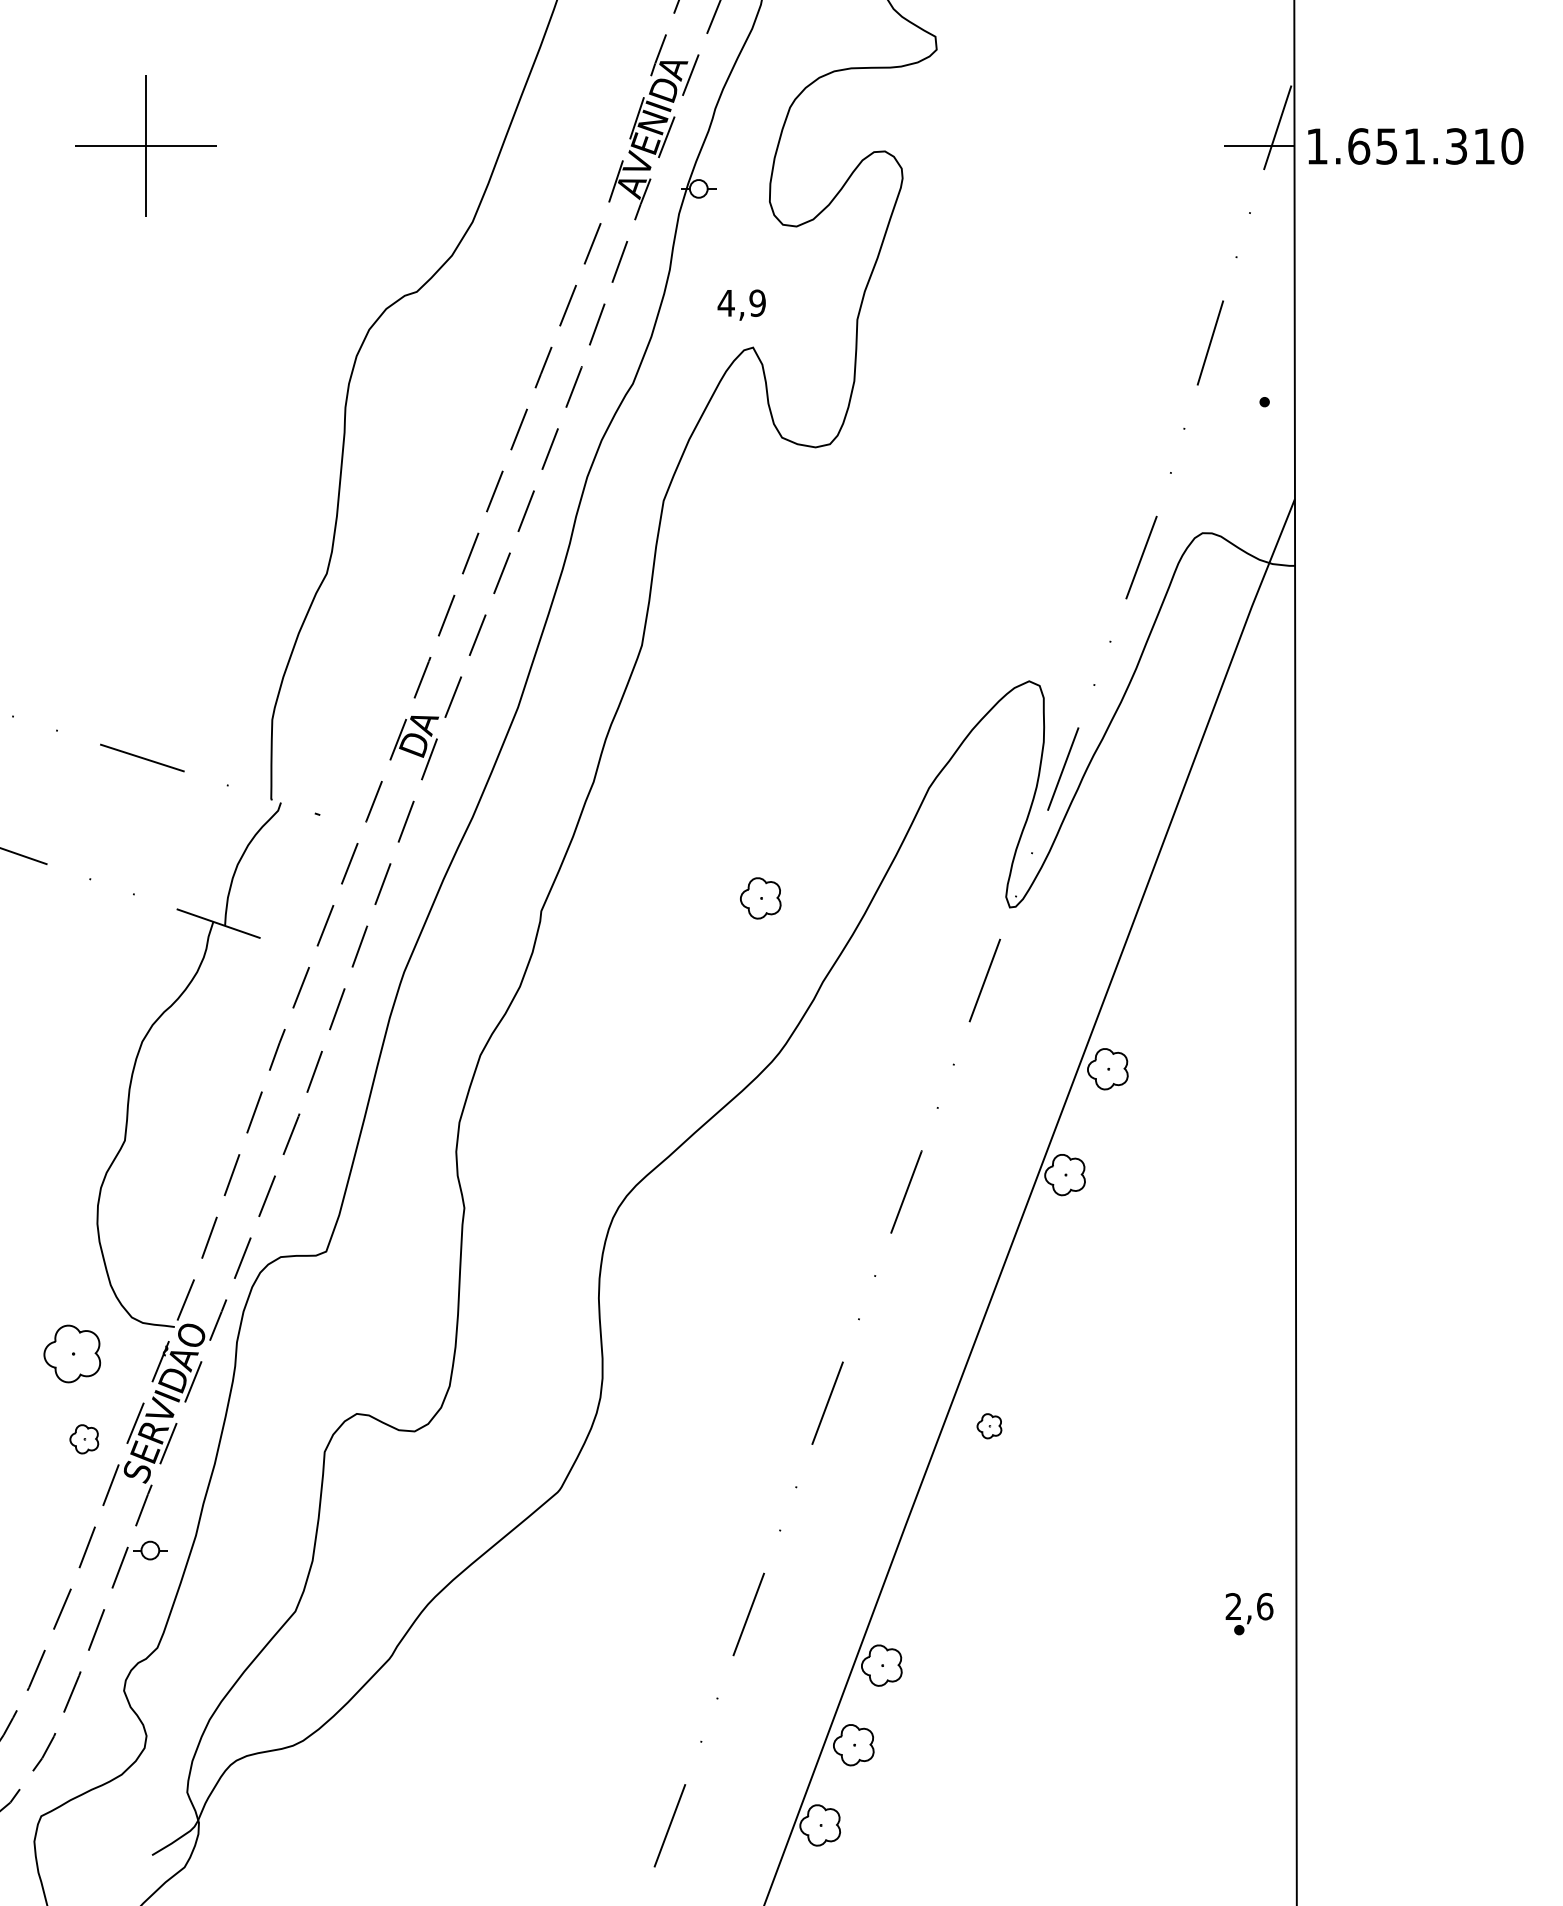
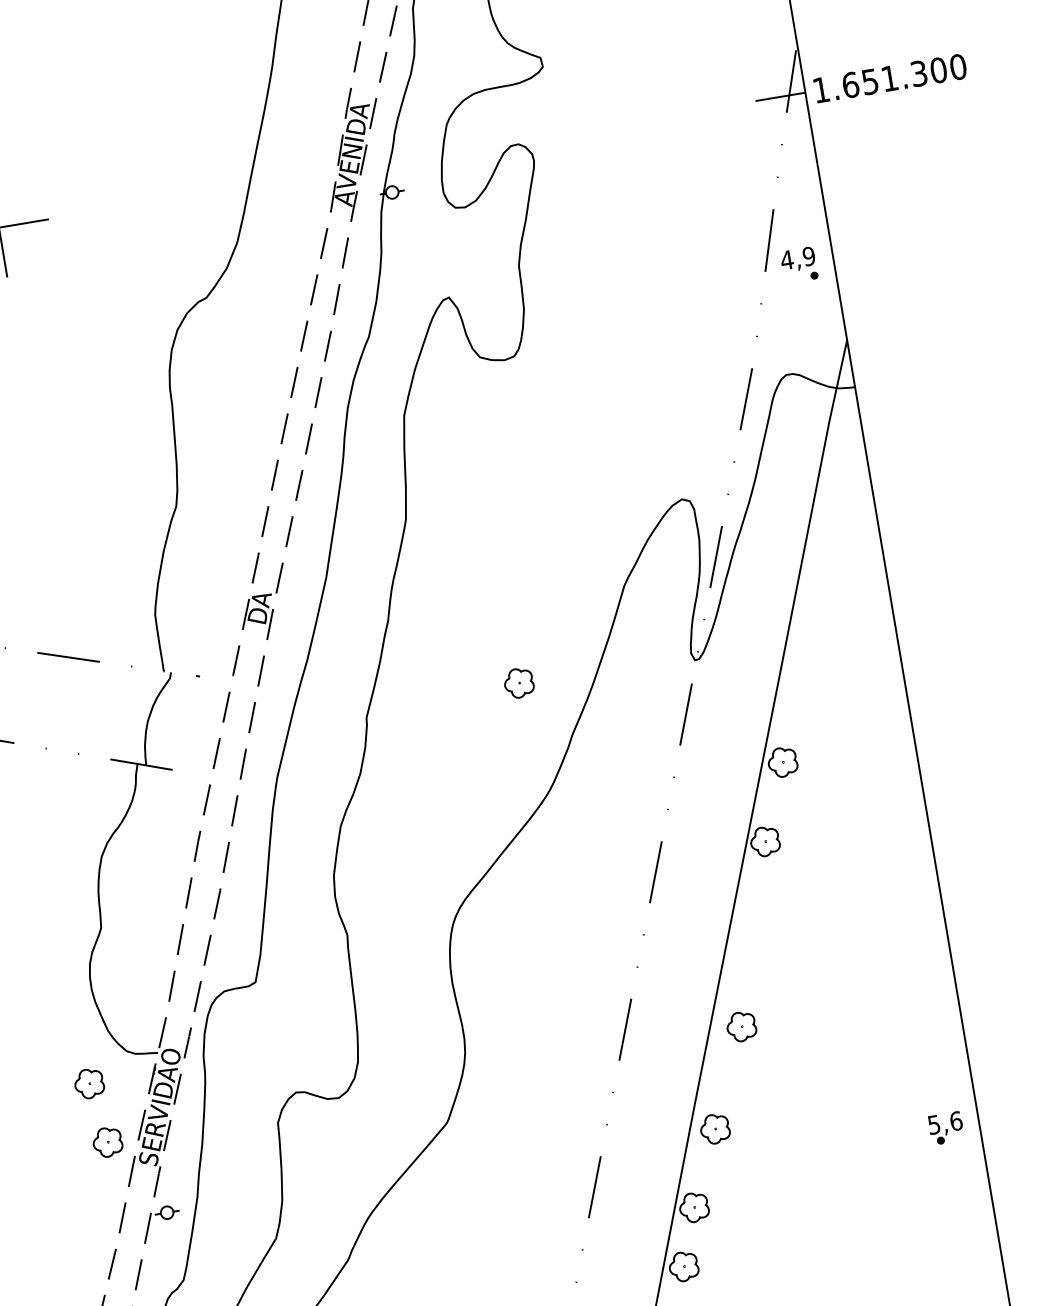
text: (1484, 146) -> (938, 70), 1.651.310 -> 1.651.300
text: (741, 304) -> (797, 259), moved
part: (72, 1353) -> (89, 1083), size x0.71
part: (989, 1426) -> (741, 1027), size x1.67
part: (84, 1439) -> (107, 1142), size x1.43
part: (928, 1561) -> (714, 1128), added
text: (1233, 1606) -> (934, 1124), 2,6 -> 5,6

